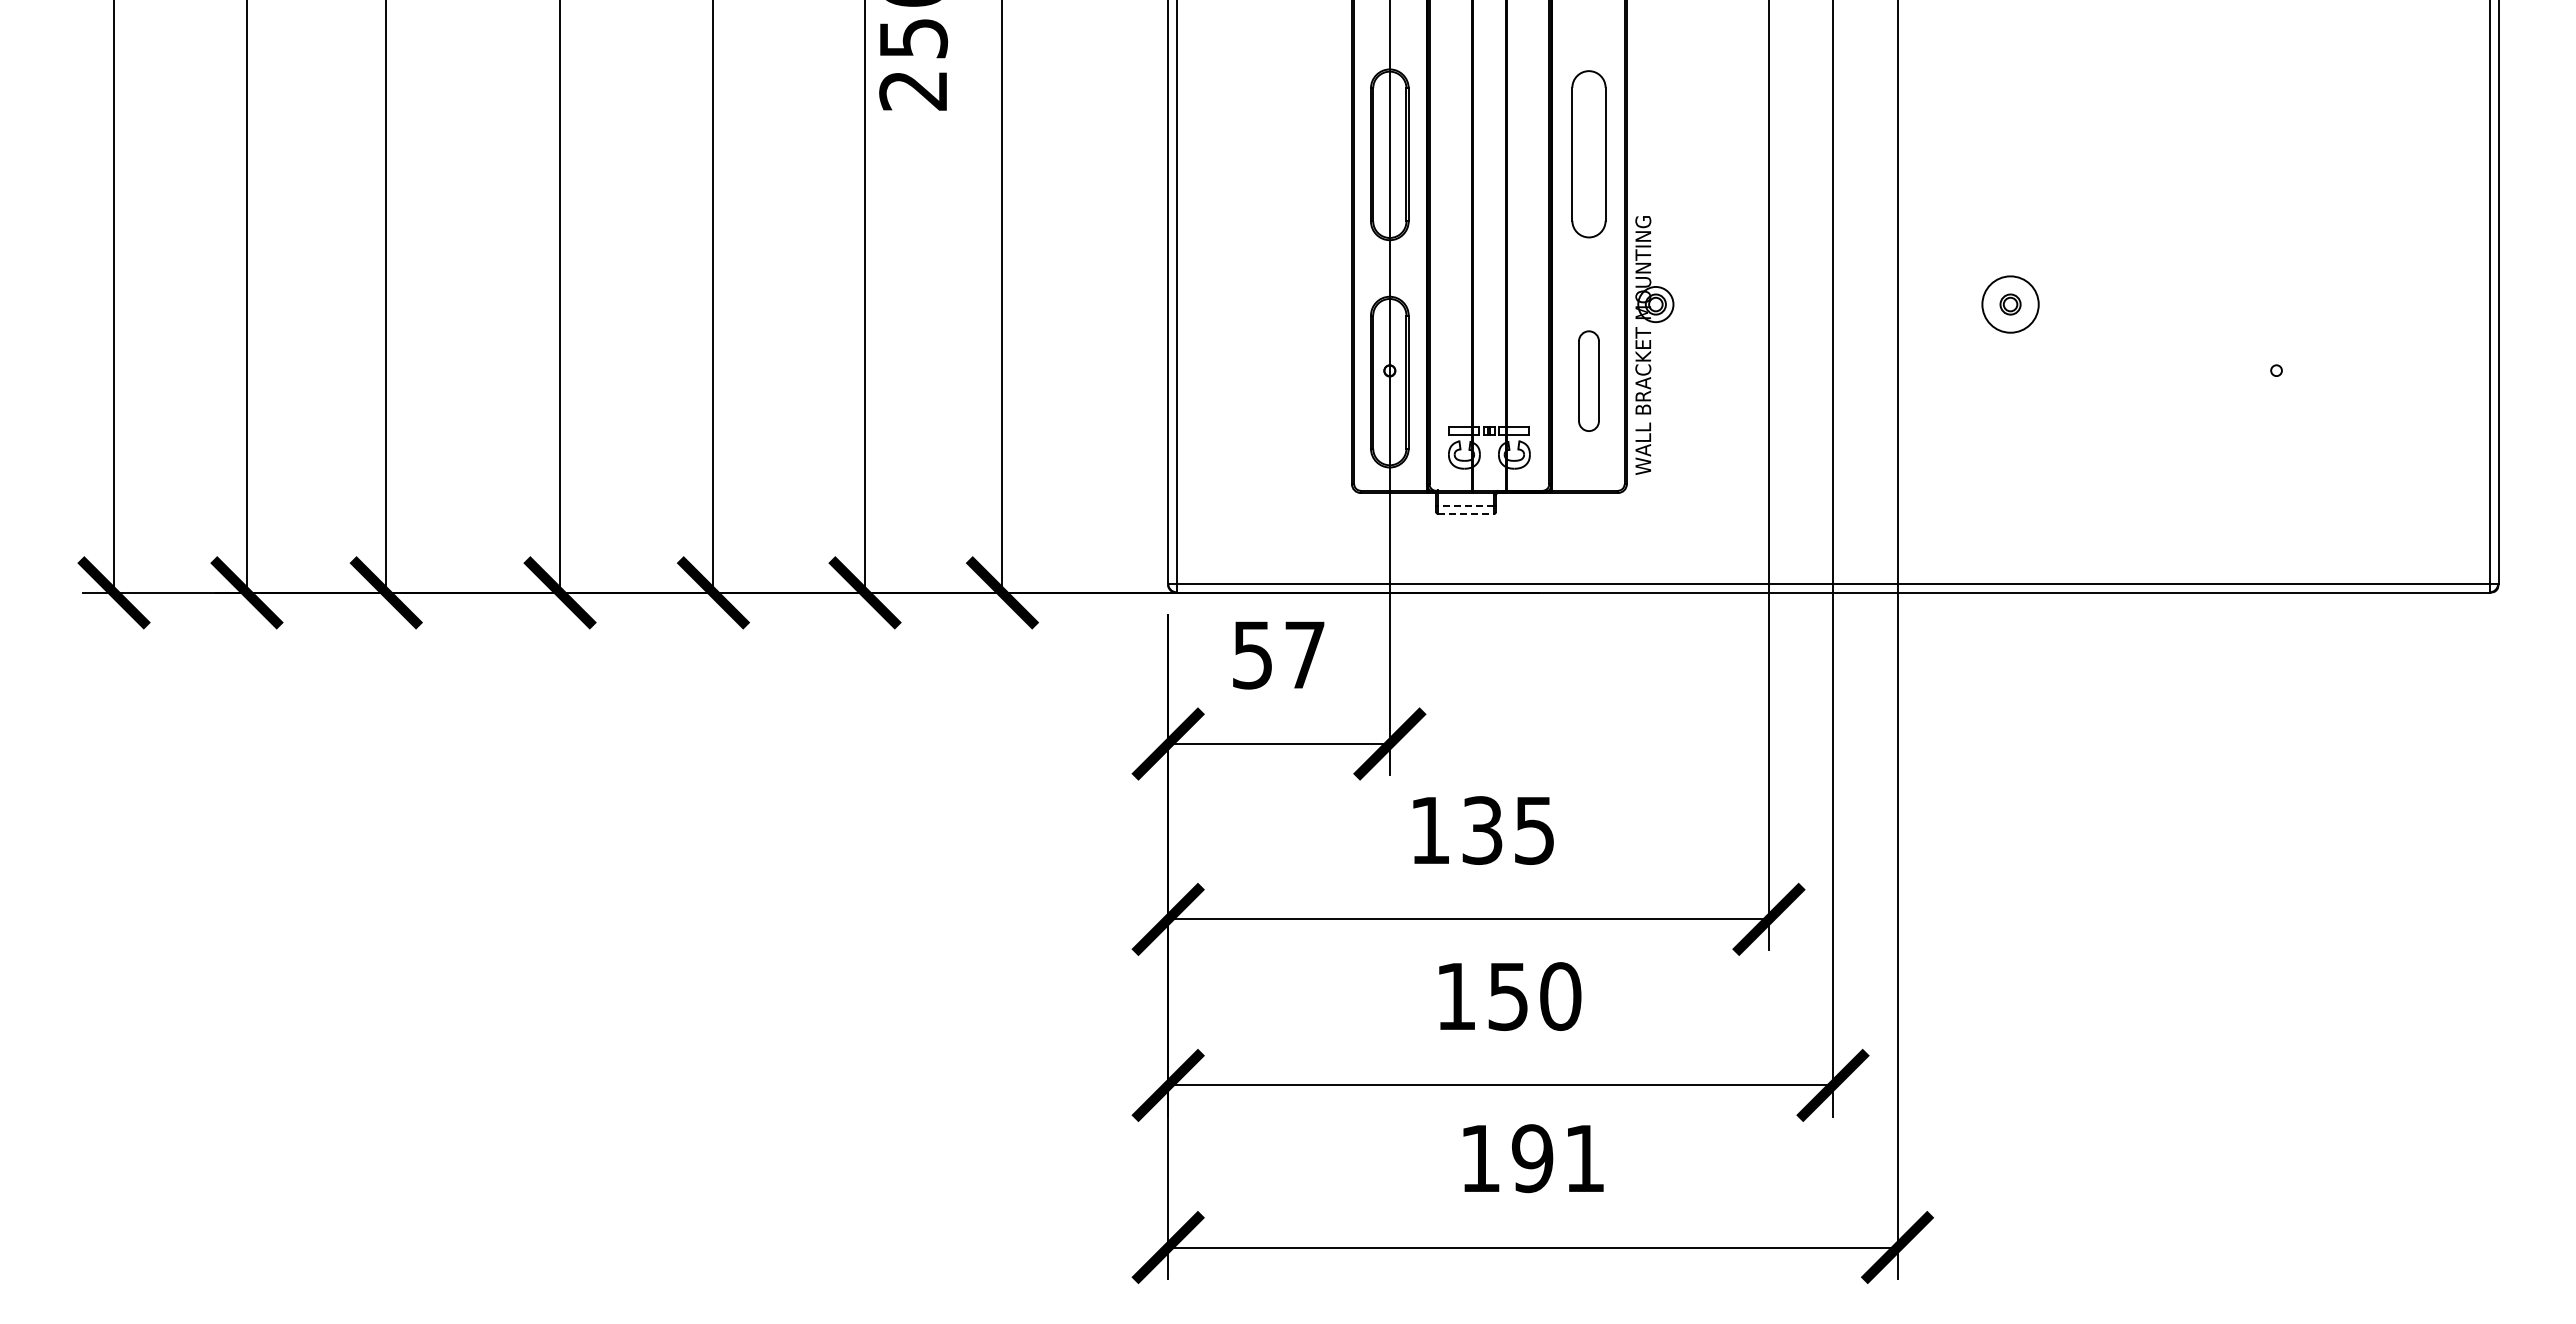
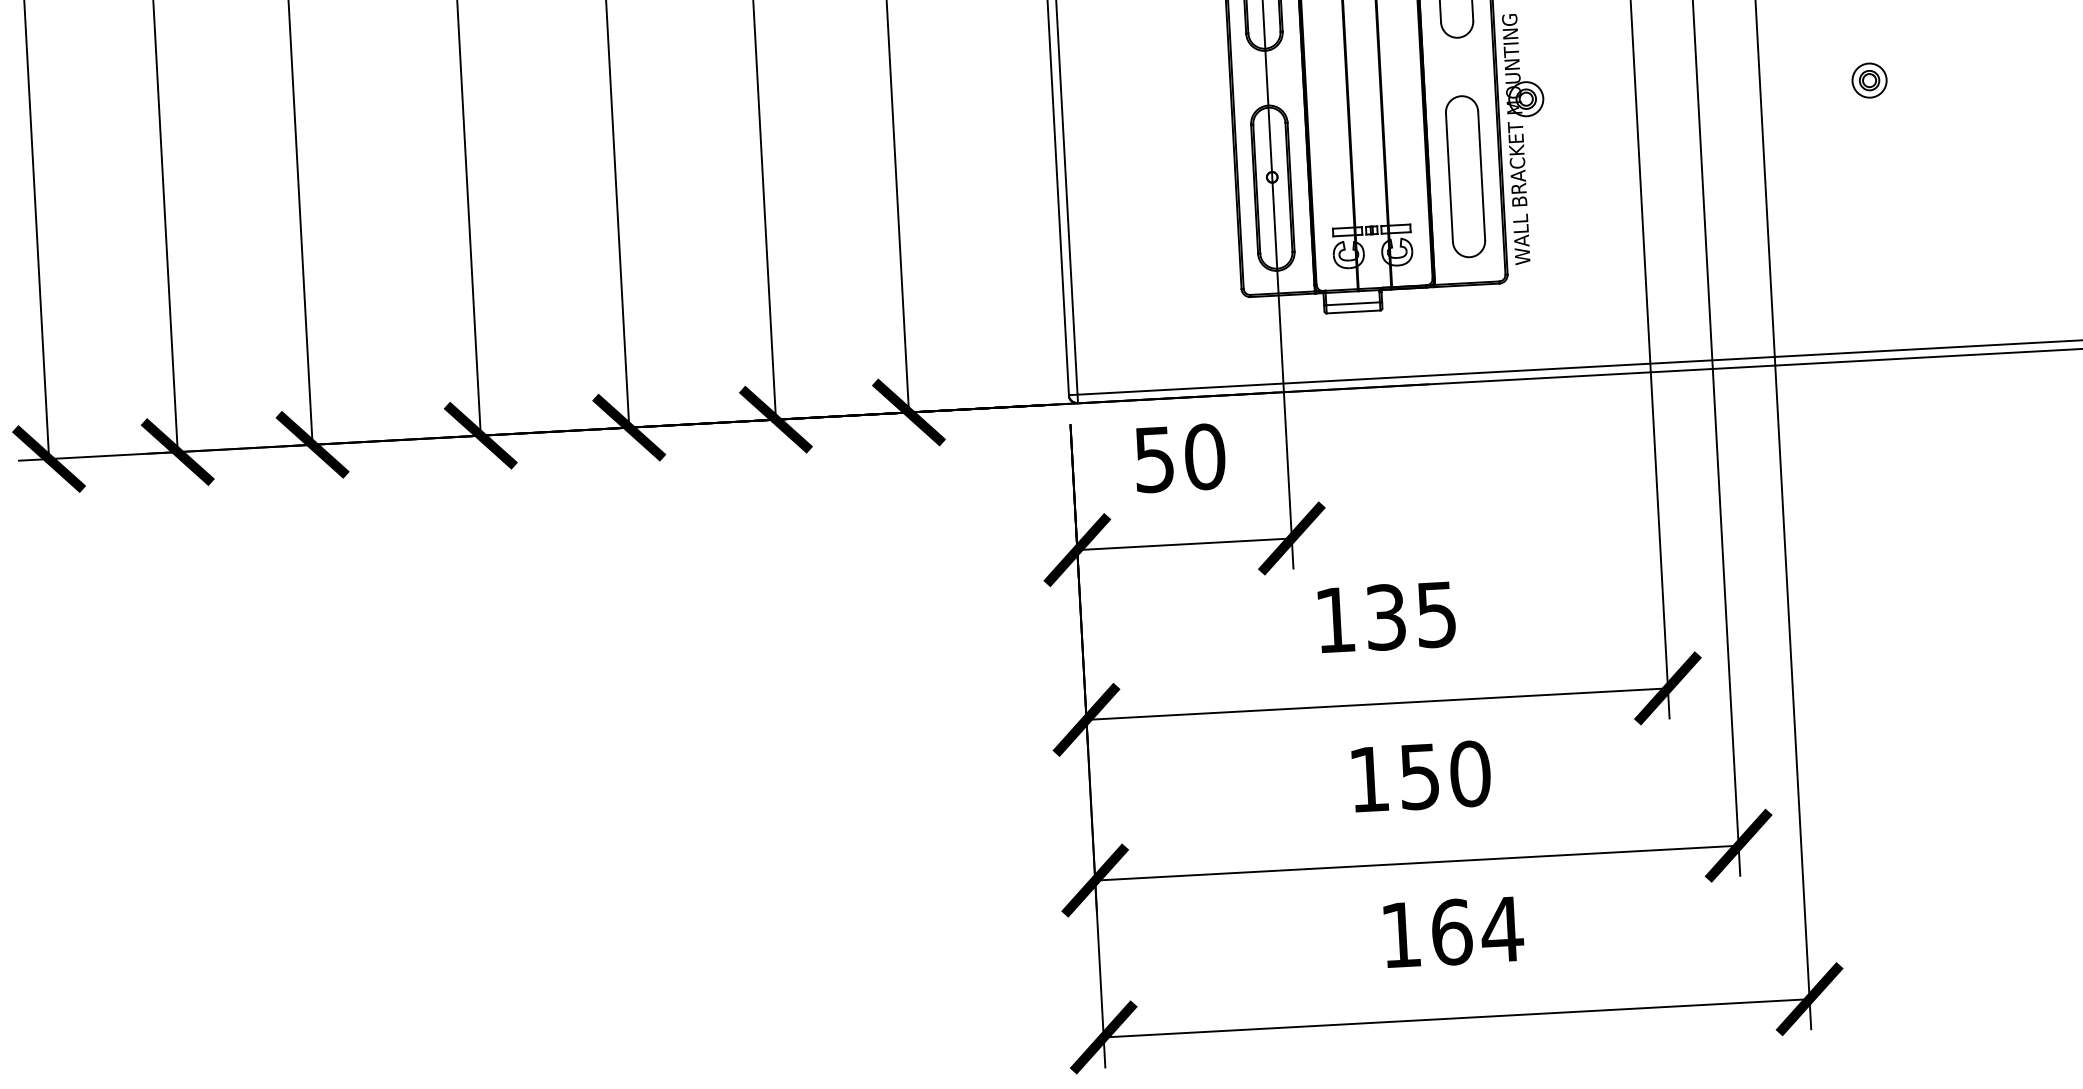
circle: (2010, 304) -> (1869, 80), size x0.62
part: (1588, 381) -> (1465, 177), size x1.67
line: (1466, 505) -> (1353, 303), dashed -> solid
line: (1466, 514) -> (1353, 312), dashed -> solid
text: (1304, 654) -> (1204, 456), 57 -> 50
text: (1559, 1158) -> (1477, 930), 191 -> 164

